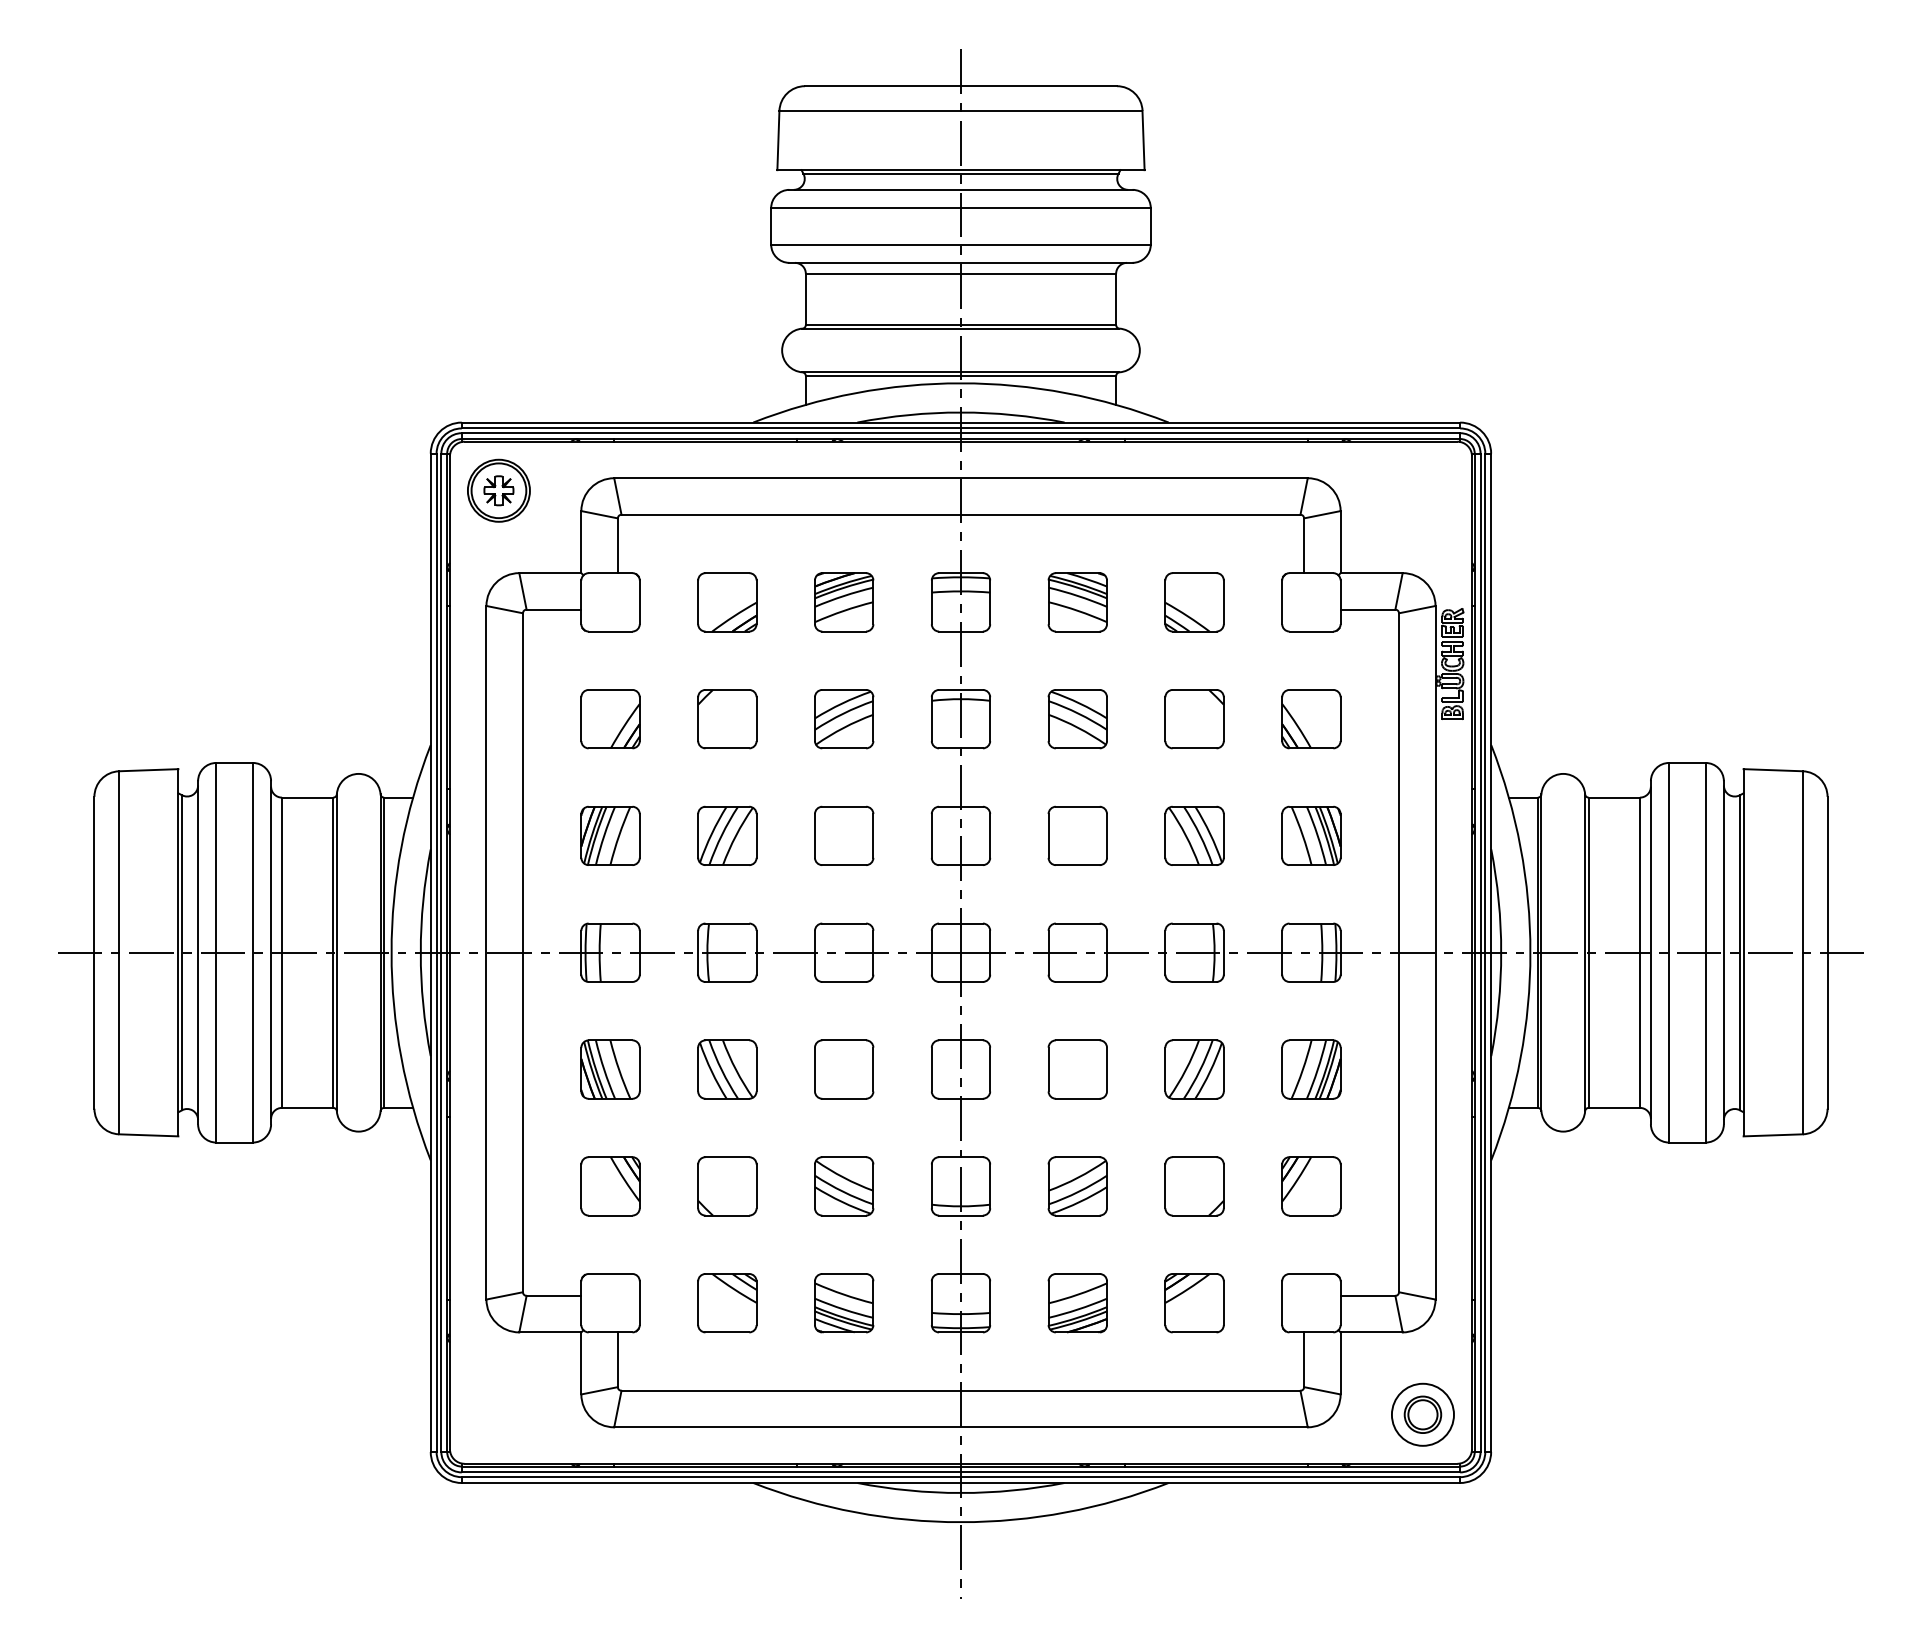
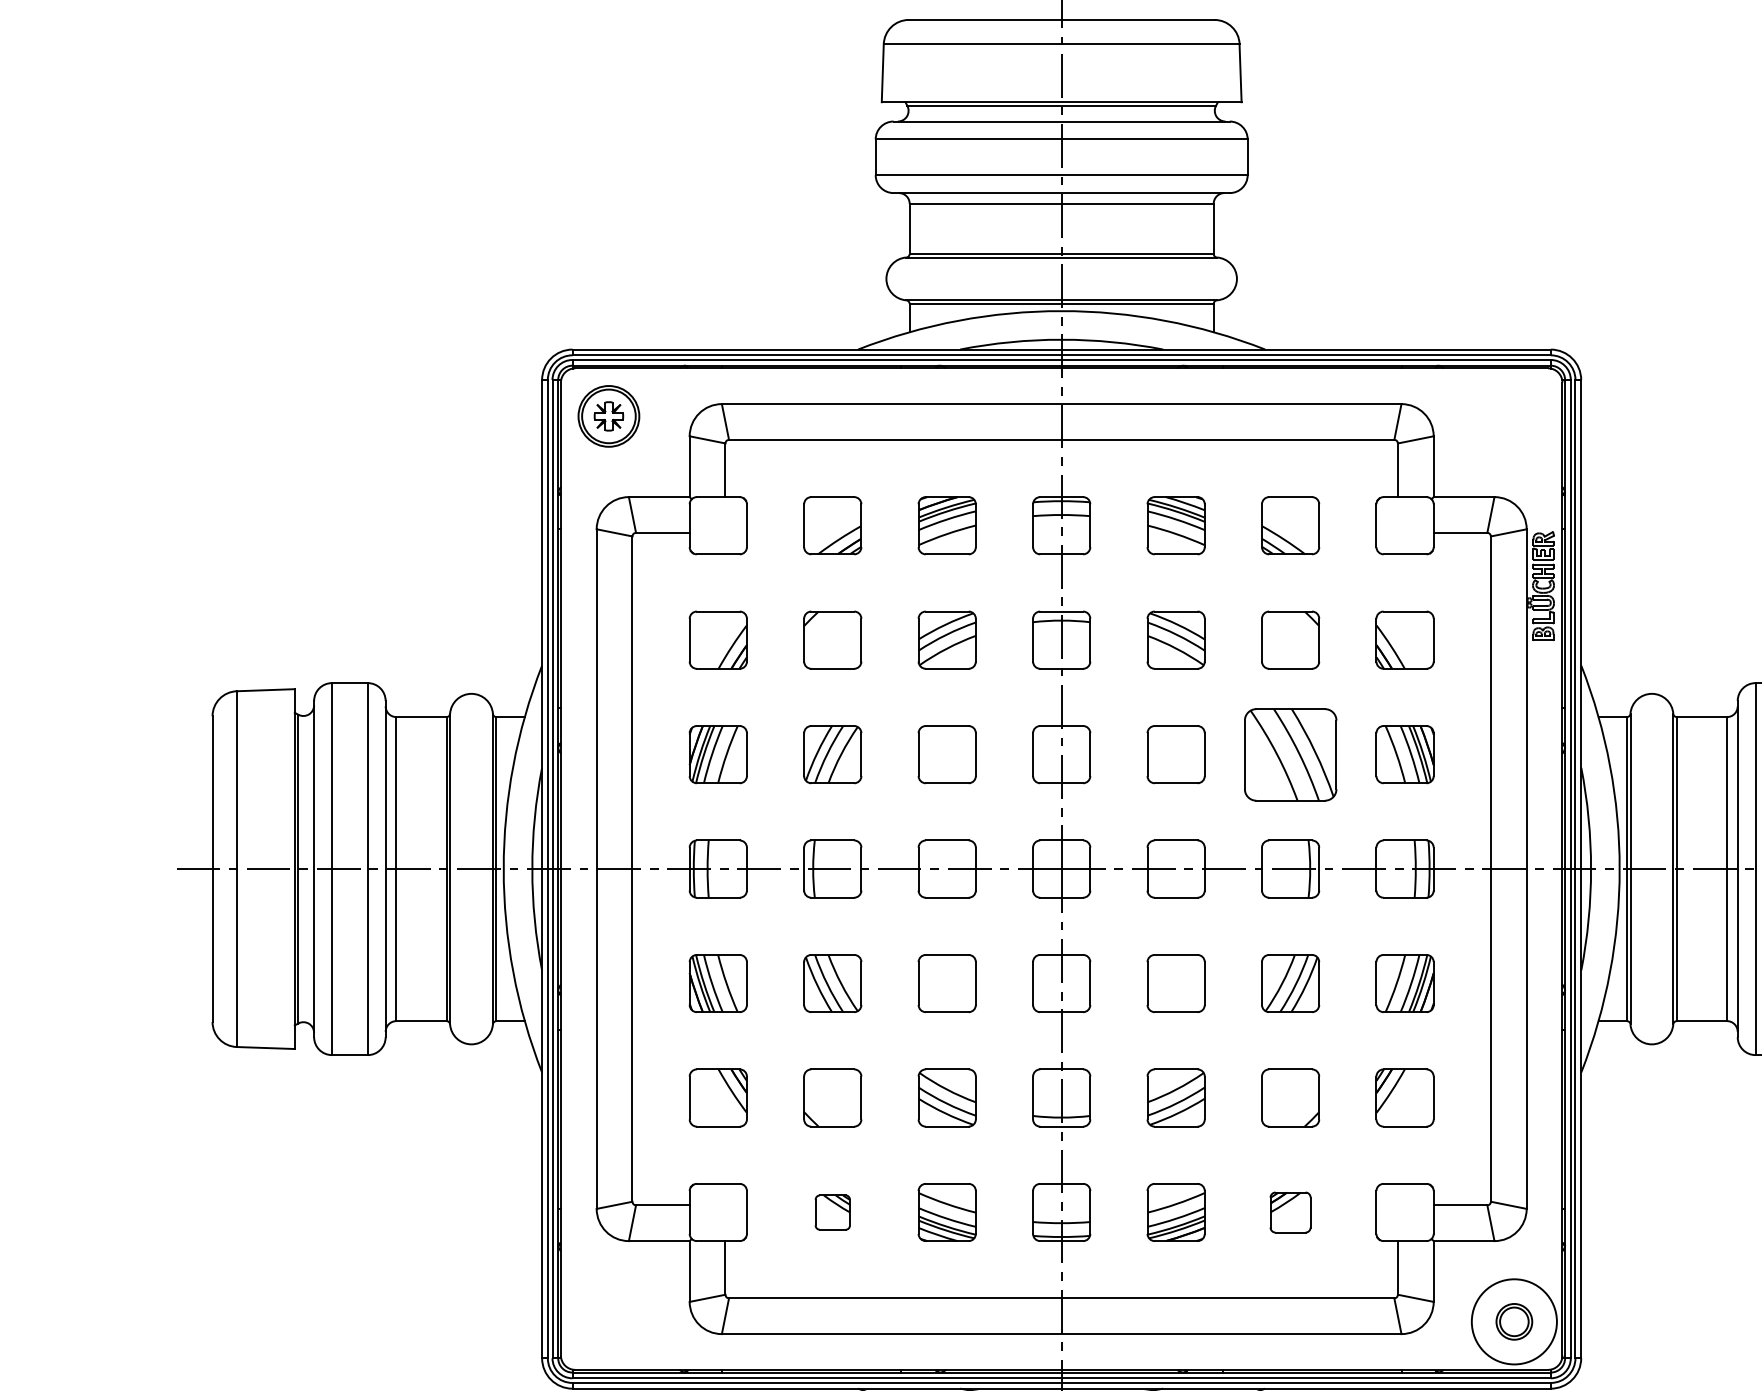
part: (1194, 835) -> (1290, 754), size x1.6
part: (727, 1303) -> (832, 1212), size x0.6
part: (1194, 1303) -> (1290, 1212), size x0.7
circle: (1422, 1414) -> (1513, 1321), size x1.4

